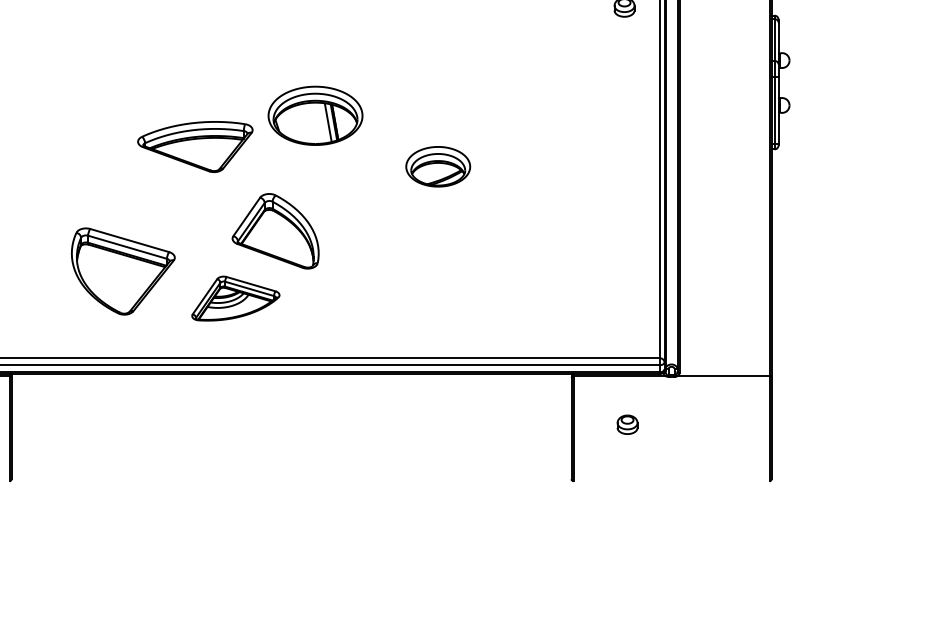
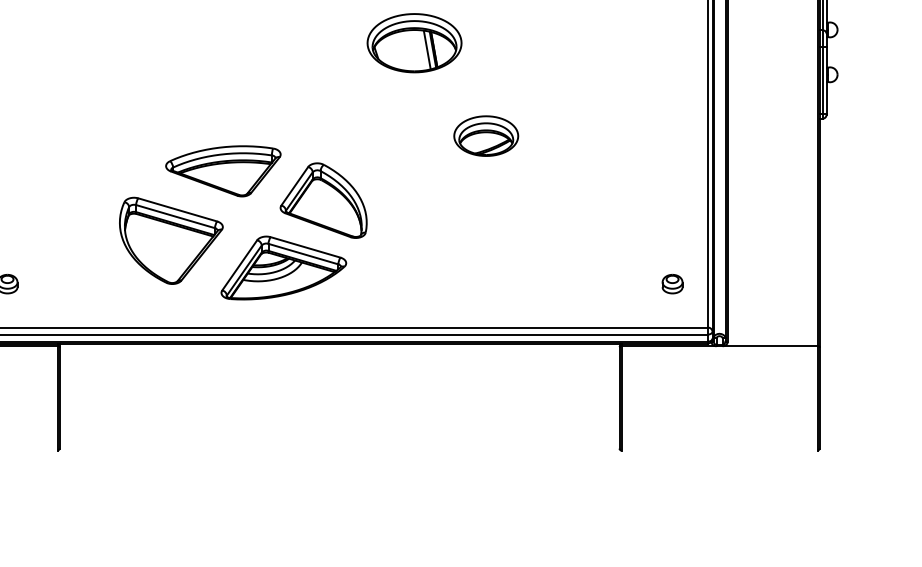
part: (315, 115) -> (414, 42), moved
part: (195, 146) -> (223, 170), moved
part: (235, 298) -> (283, 267), size x1.43
part: (627, 424) -> (672, 283), moved

